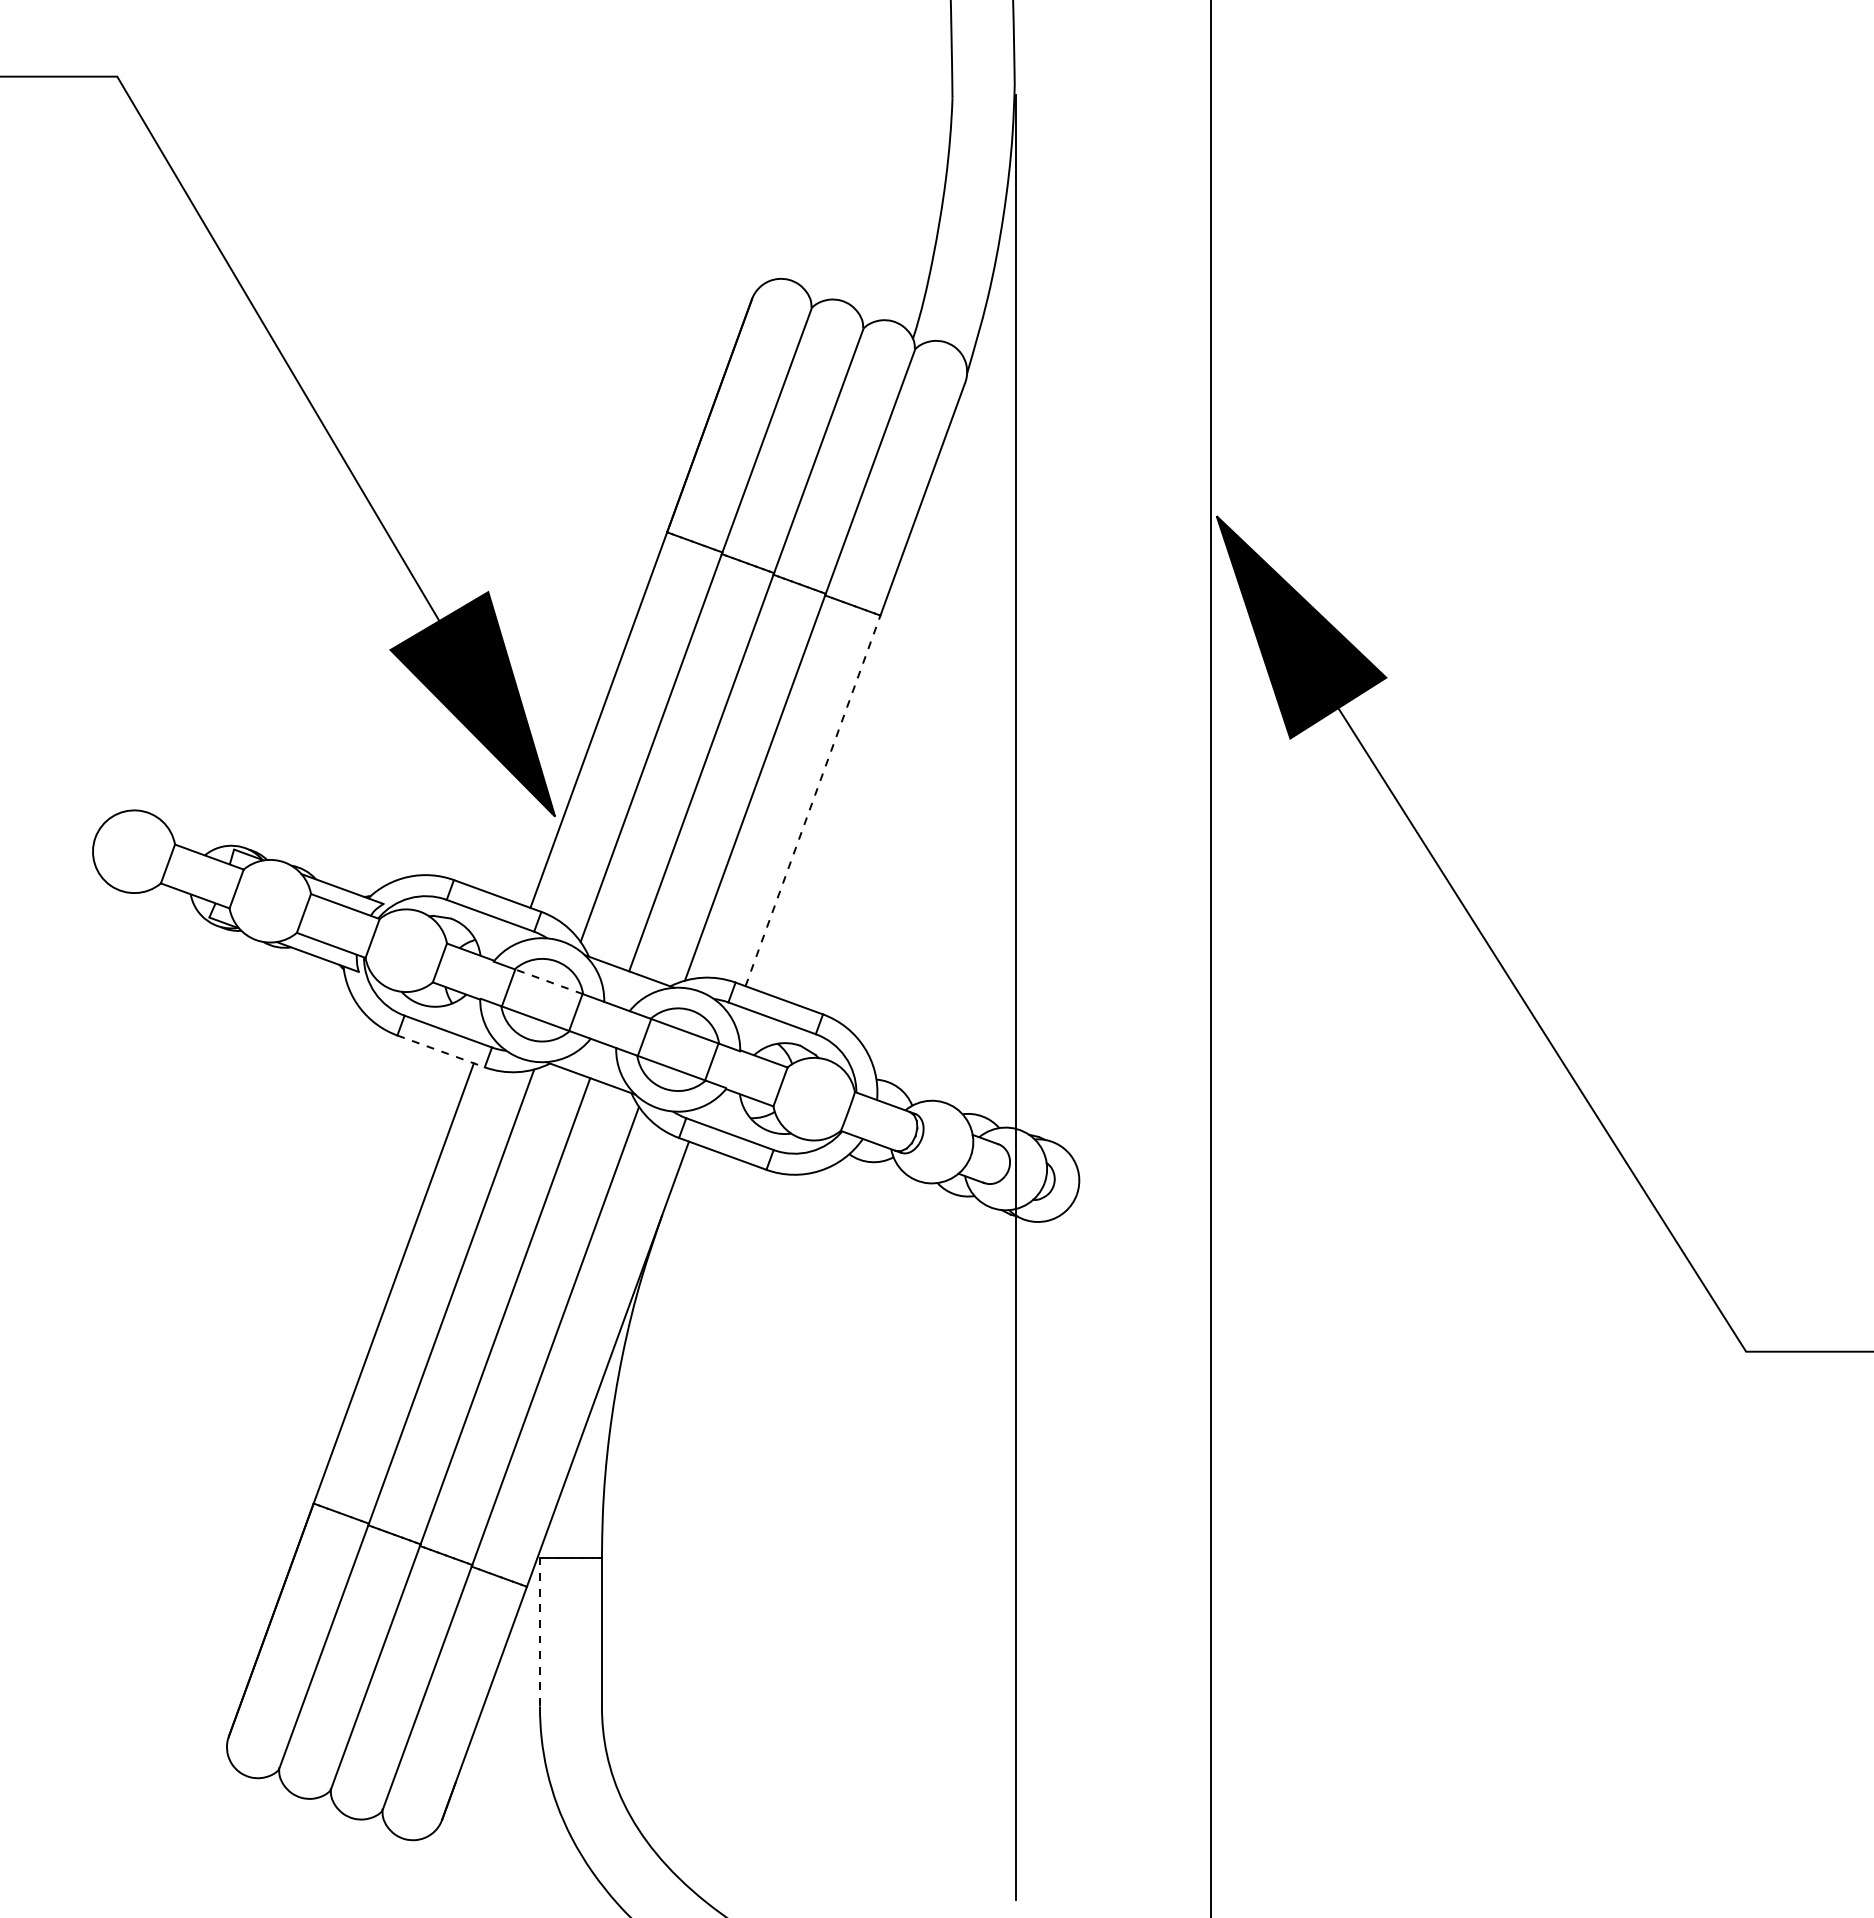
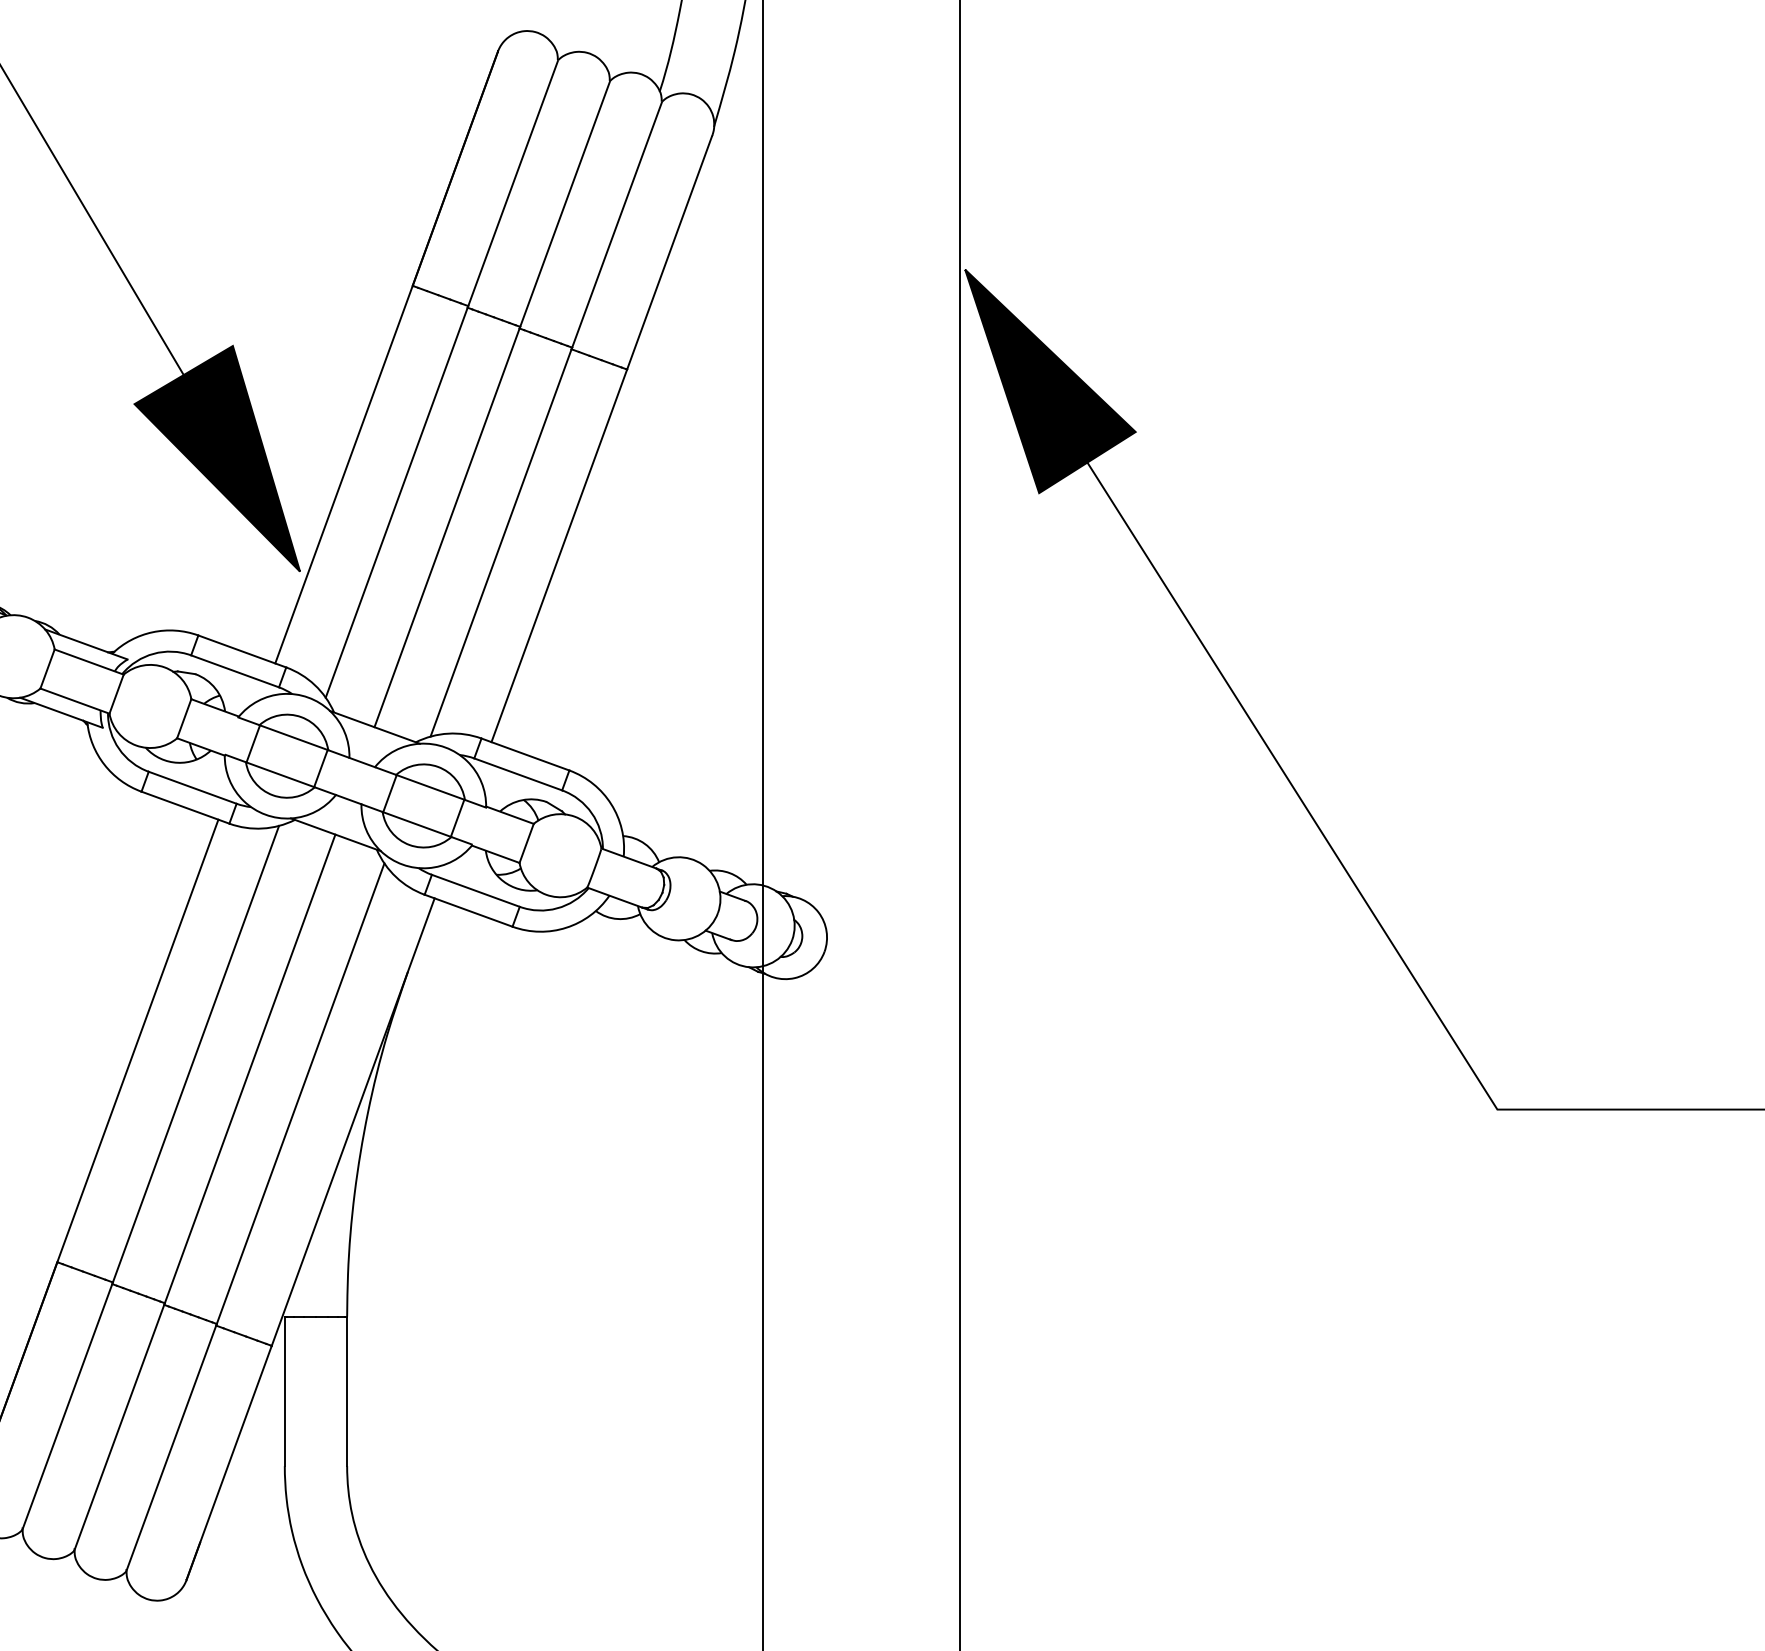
line: (813, 800) -> (559, 555), dashed -> solid
line: (548, 981) -> (293, 737), dashed -> solid
line: (441, 1051) -> (185, 807), dashed -> solid
line: (539, 1632) -> (284, 1391), dashed -> solid

